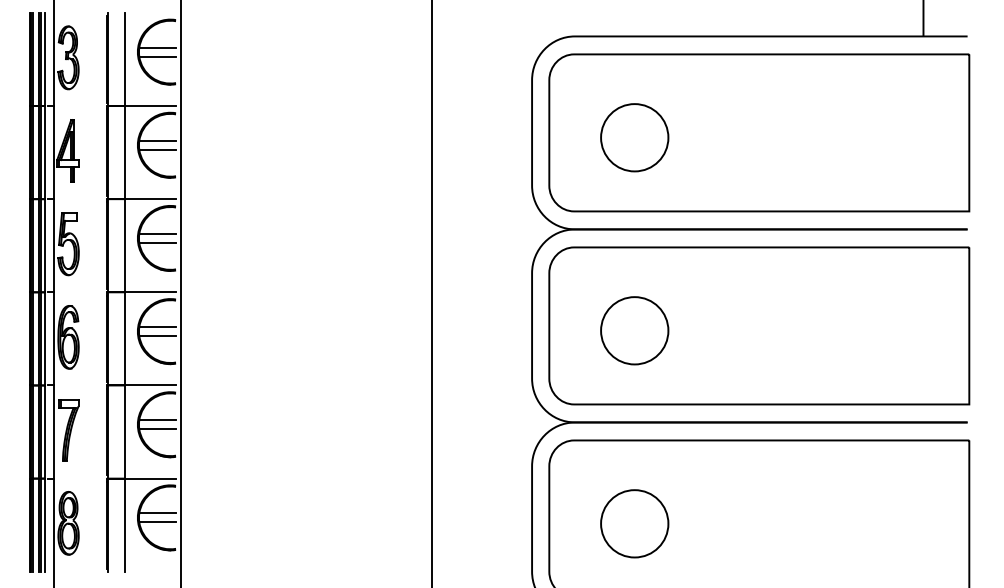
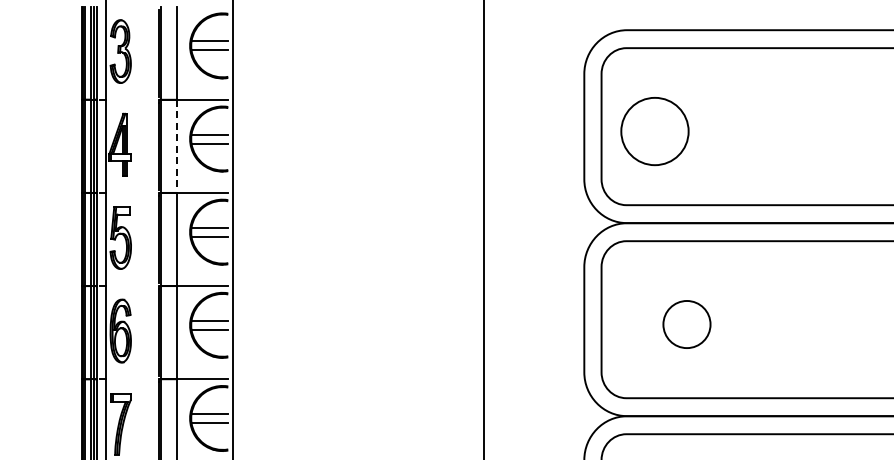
circle: (634, 137) -> (654, 131), moved
line: (125, 152) -> (177, 146), solid -> dashed
circle: (634, 330) -> (686, 324), size x0.7

